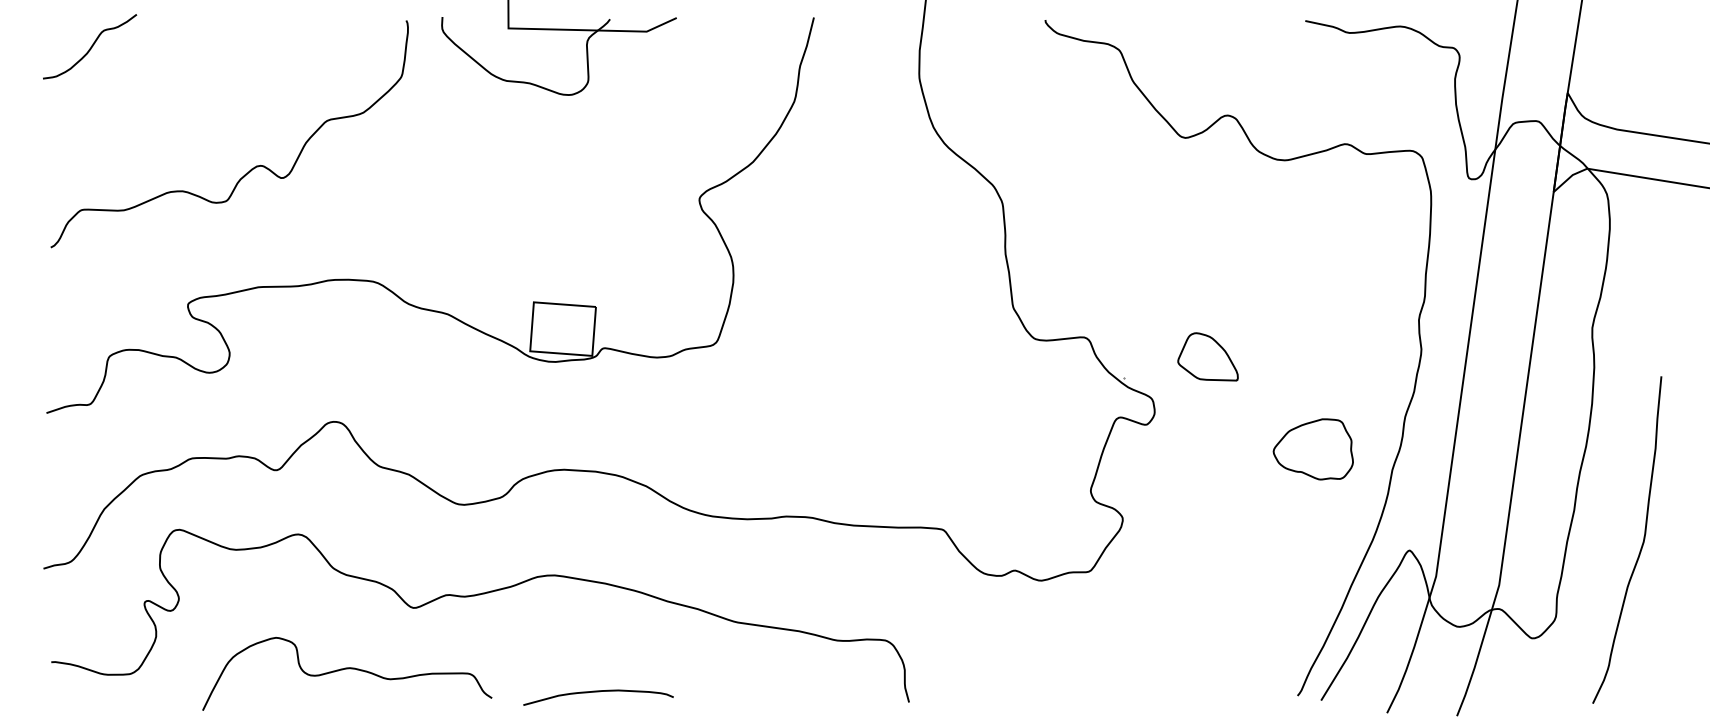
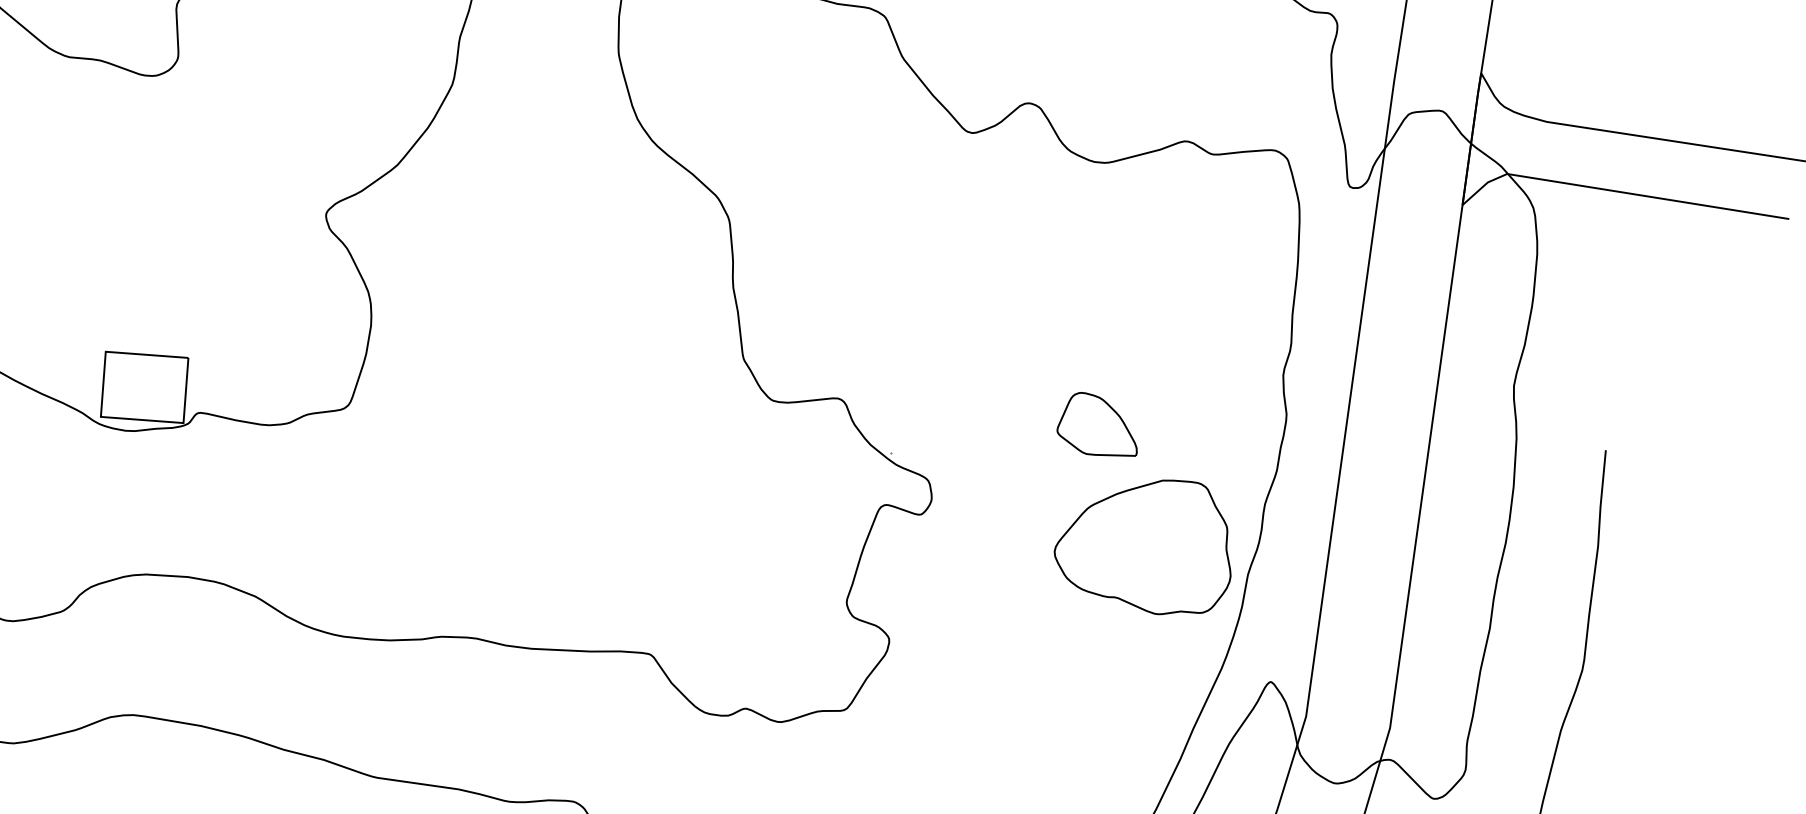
part: (1207, 356) -> (1096, 423), moved
part: (1313, 449) -> (1142, 547), size x1.67

